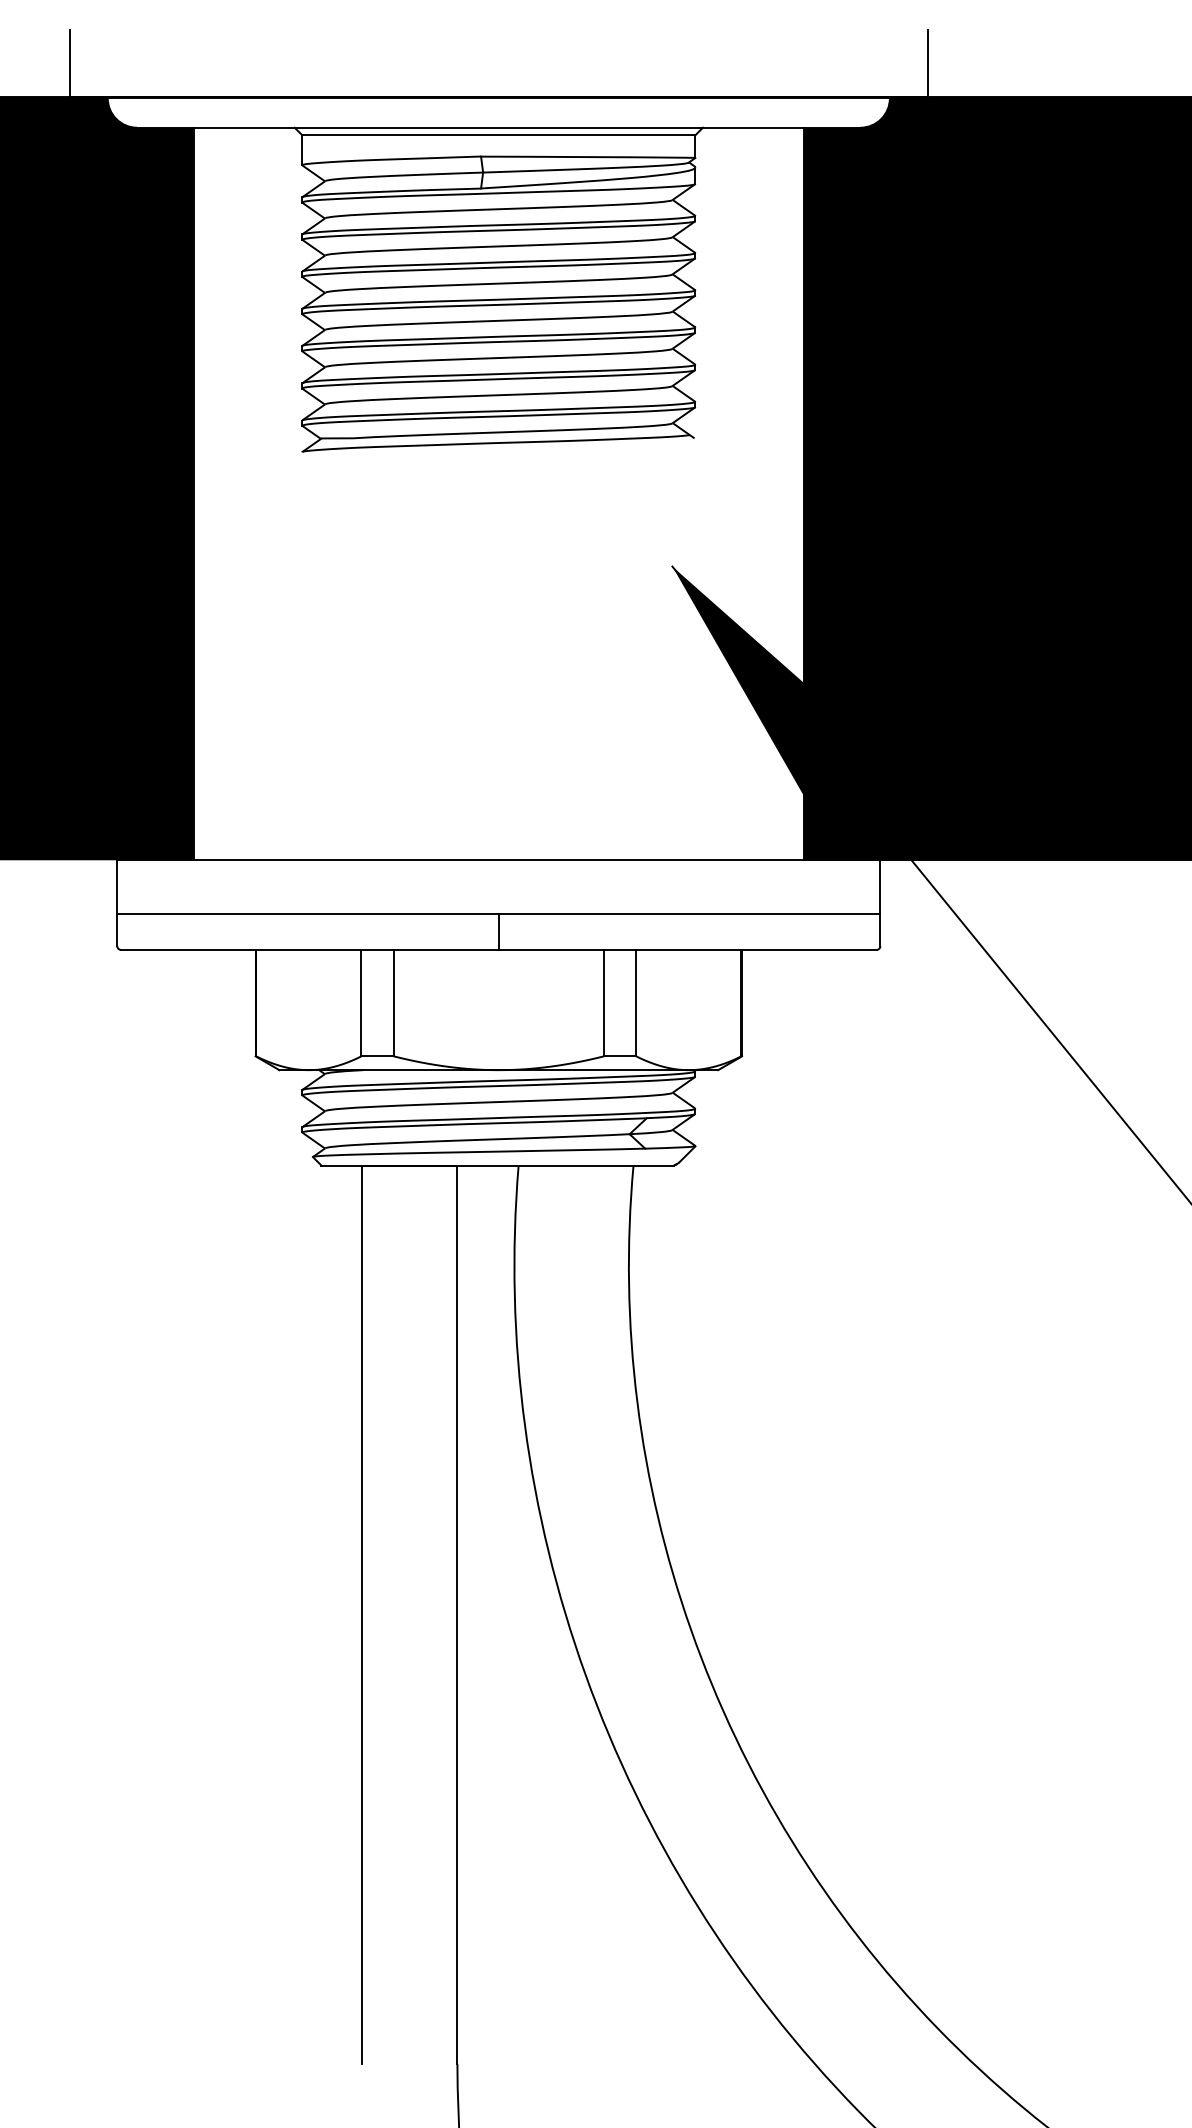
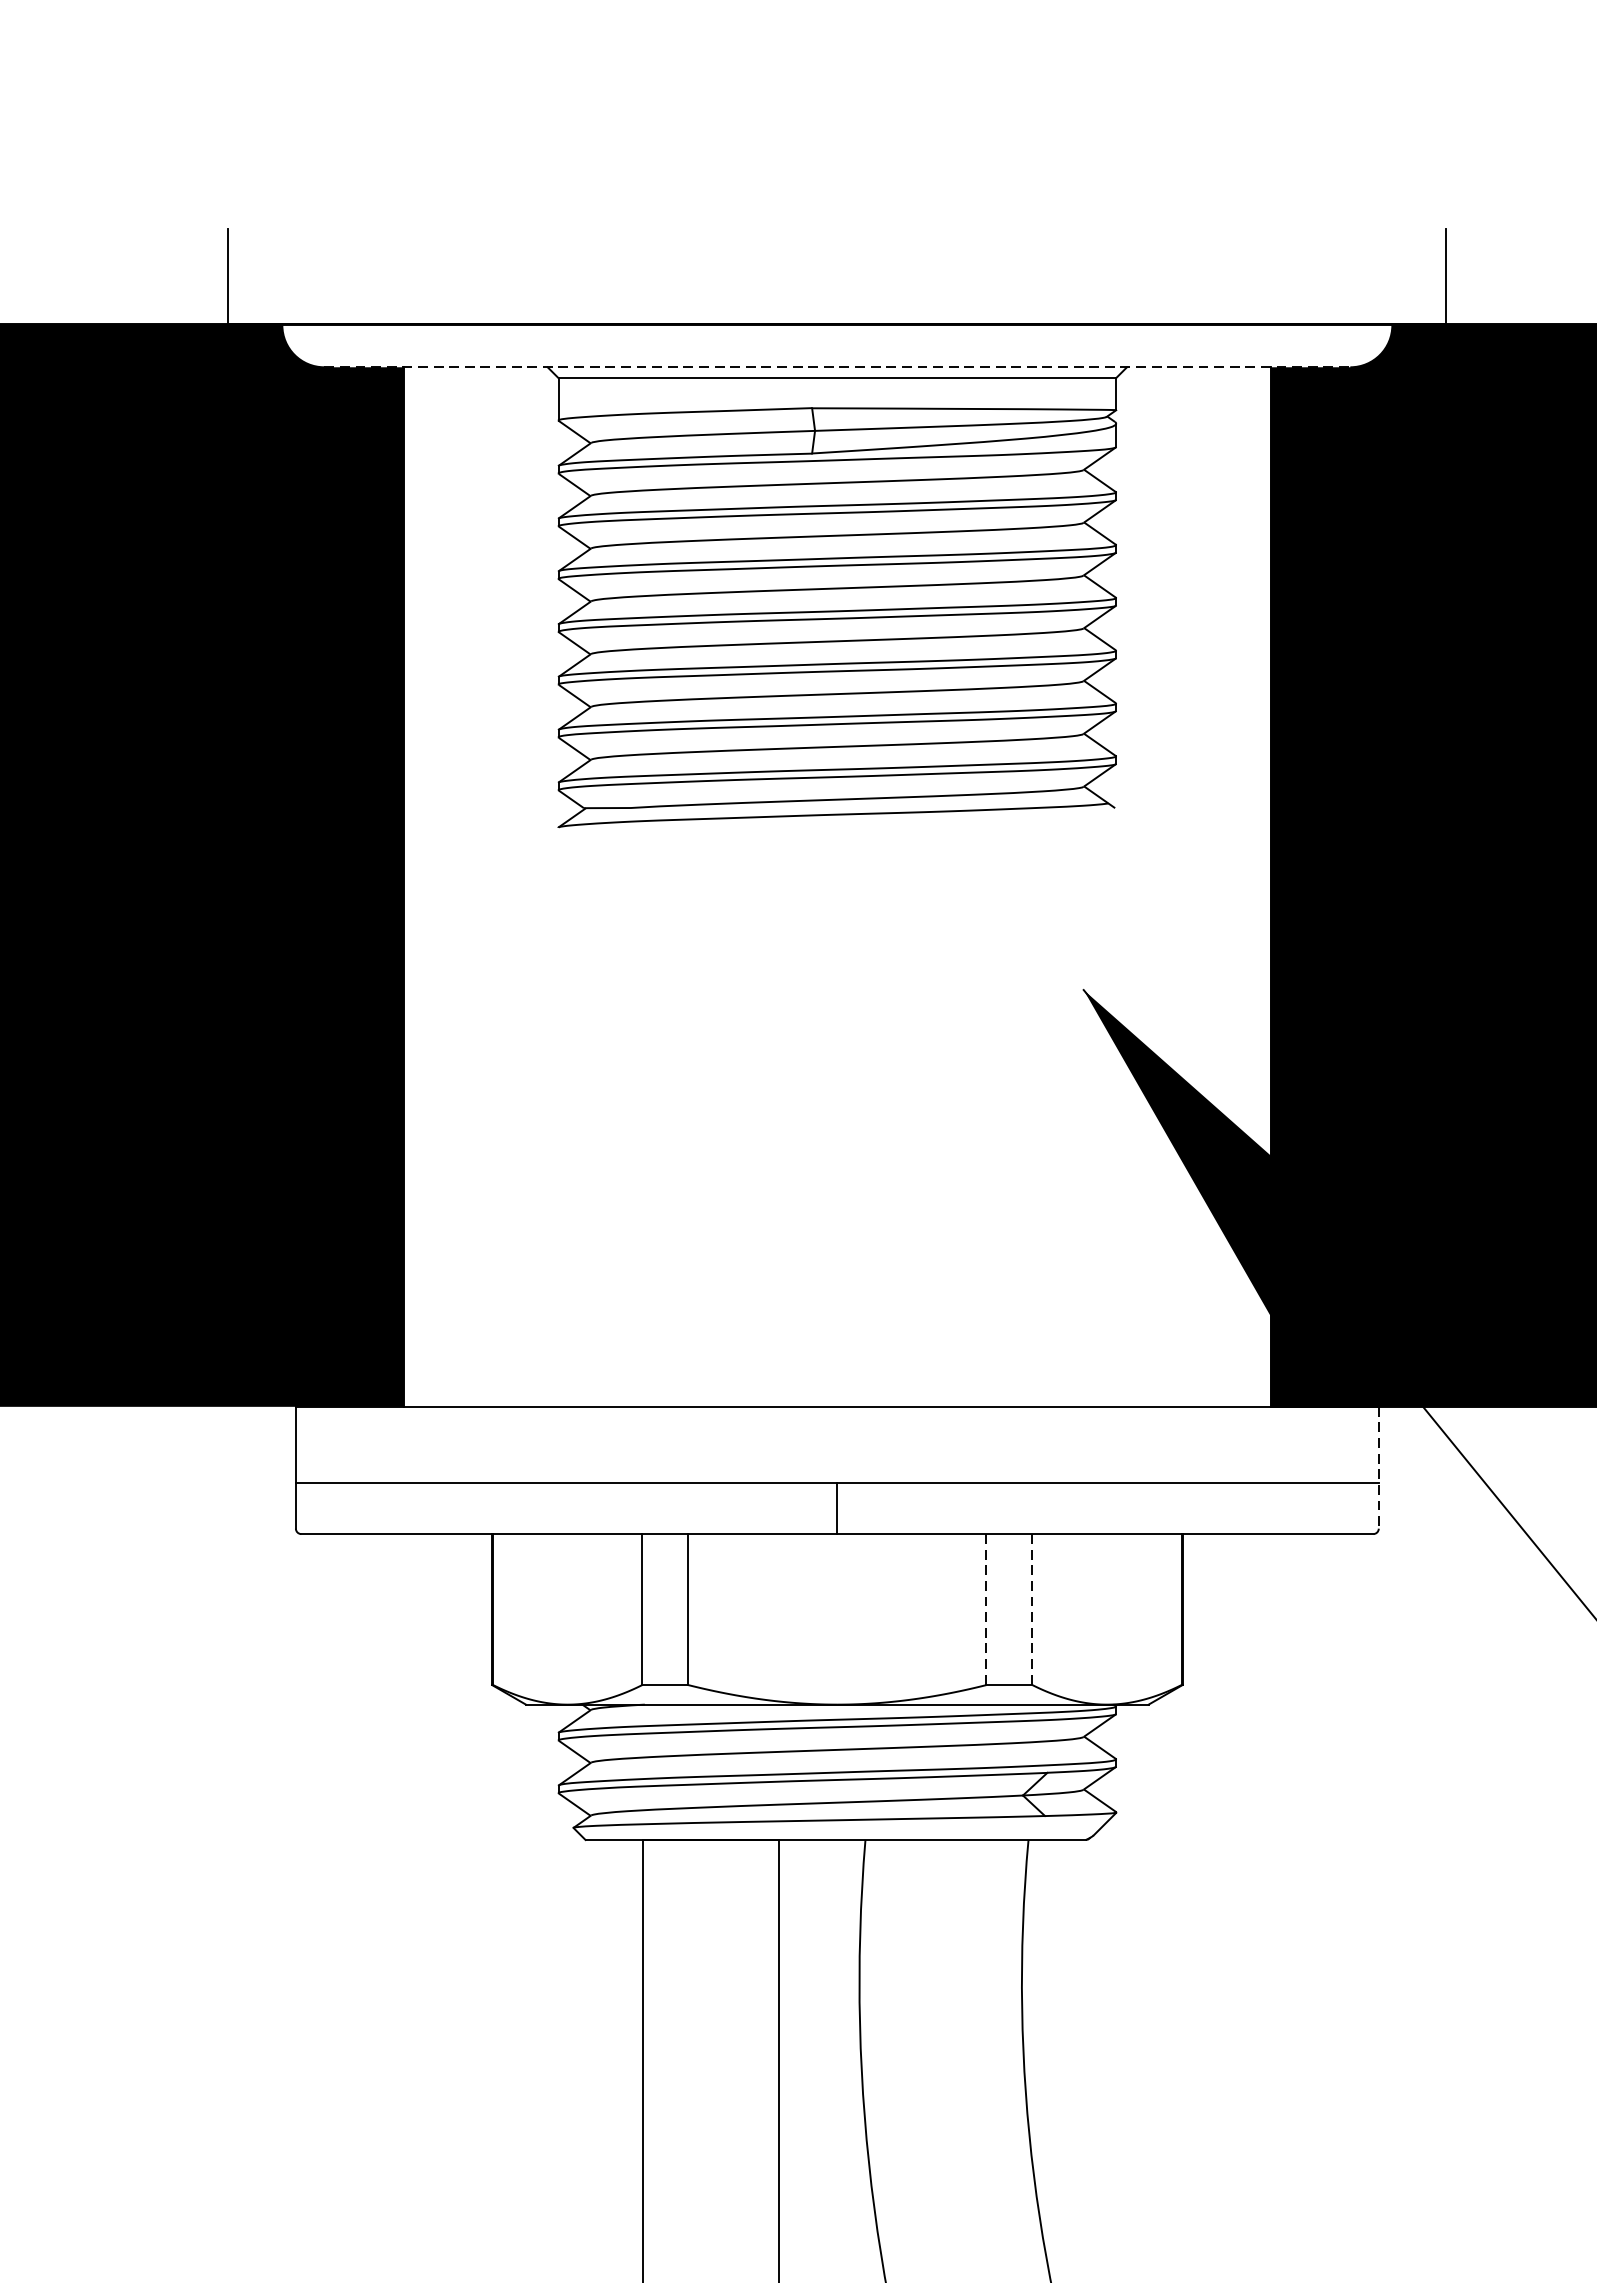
line: (498, 127) -> (836, 366), solid -> dashed
line: (880, 903) -> (1378, 1468), solid -> dashed
line: (603, 1003) -> (985, 1610), solid -> dashed
line: (636, 1003) -> (1032, 1610), solid -> dashed

